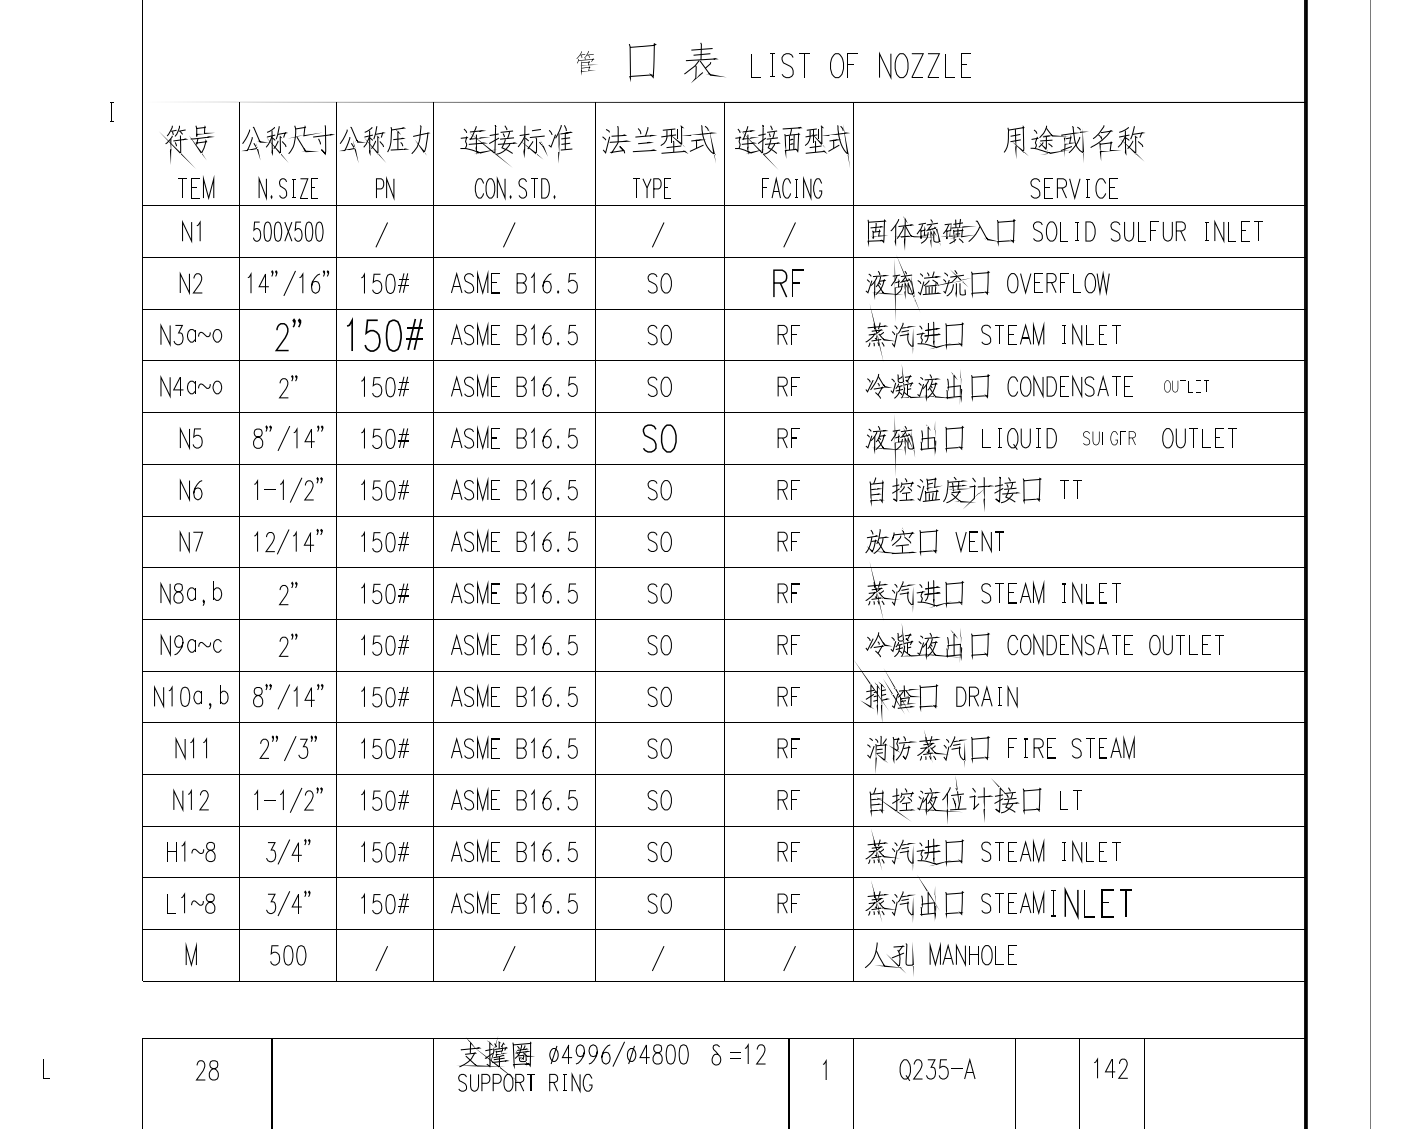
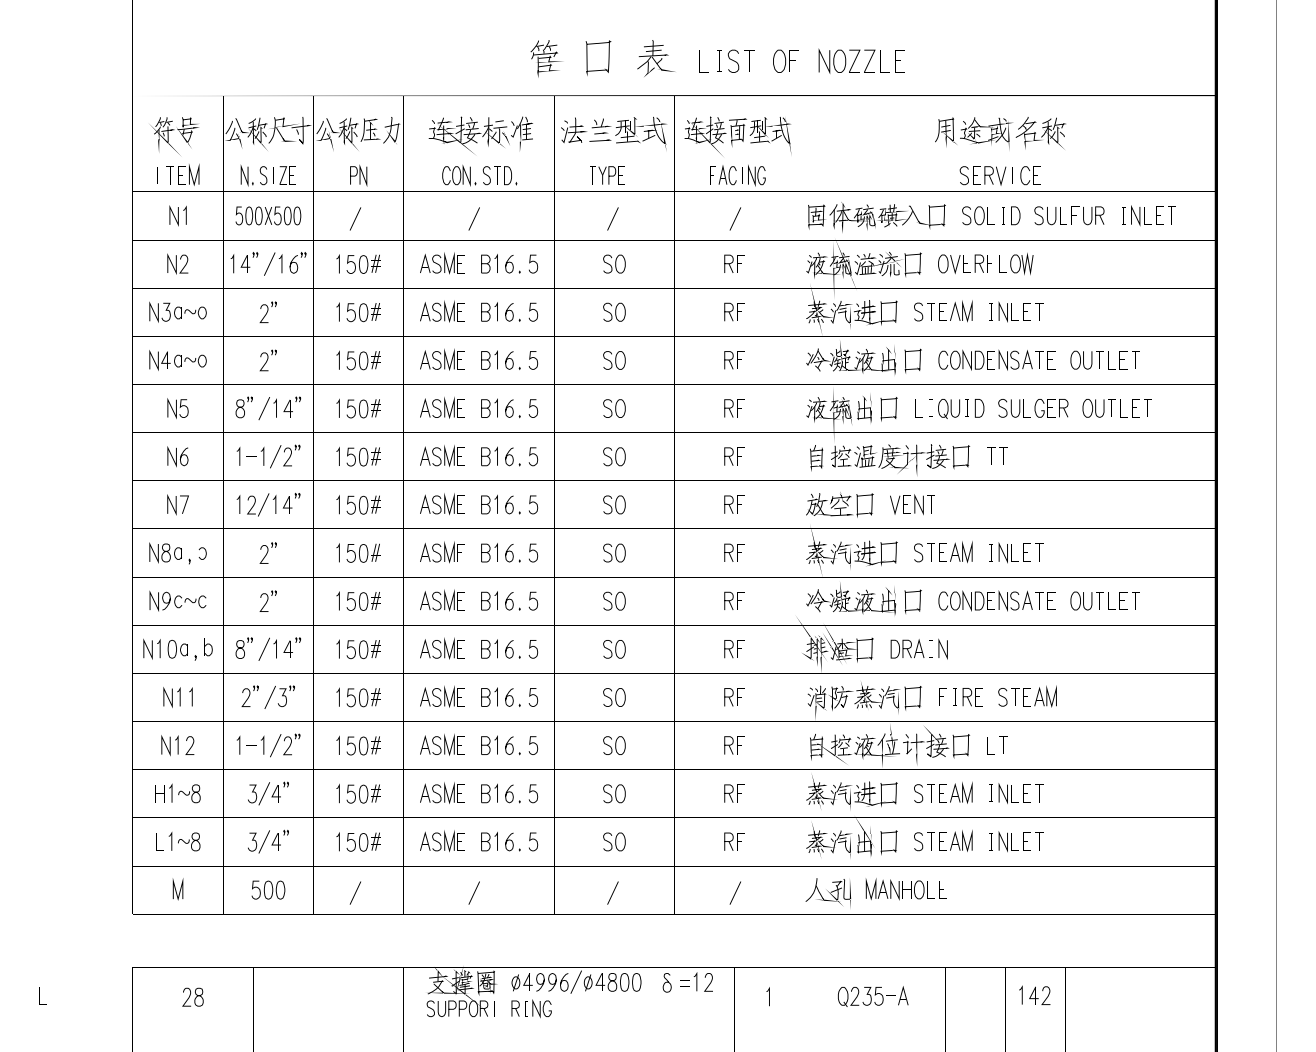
part: (586, 62) -> (546, 58), size x1.67
line: (111, 112) -> (157, 175), moved
part: (788, 282) -> (734, 263), size x0.71
part: (287, 335) -> (267, 312), size x0.71
part: (384, 335) -> (358, 312), size x0.62
part: (1185, 385) -> (1104, 359), size x1.67
part: (659, 438) -> (614, 408), size x0.71
part: (1109, 438) -> (1033, 408), size x1.43
part: (1091, 903) -> (1016, 841), size x0.71

